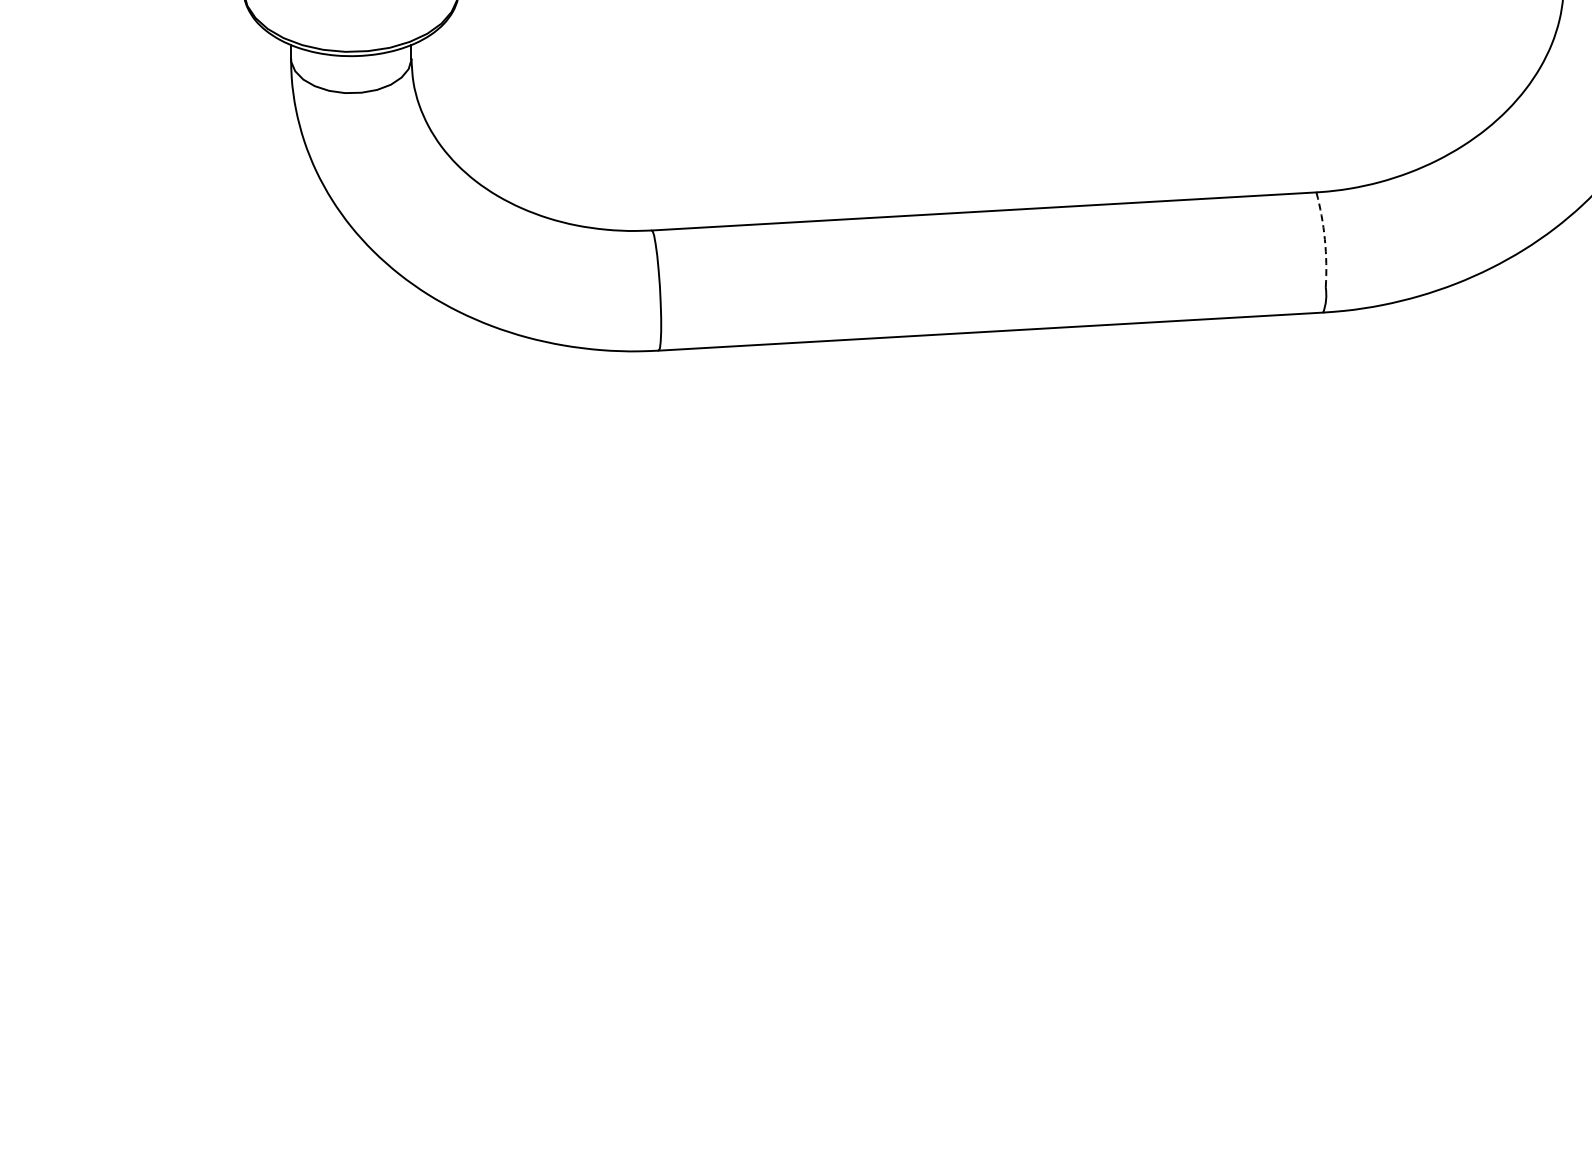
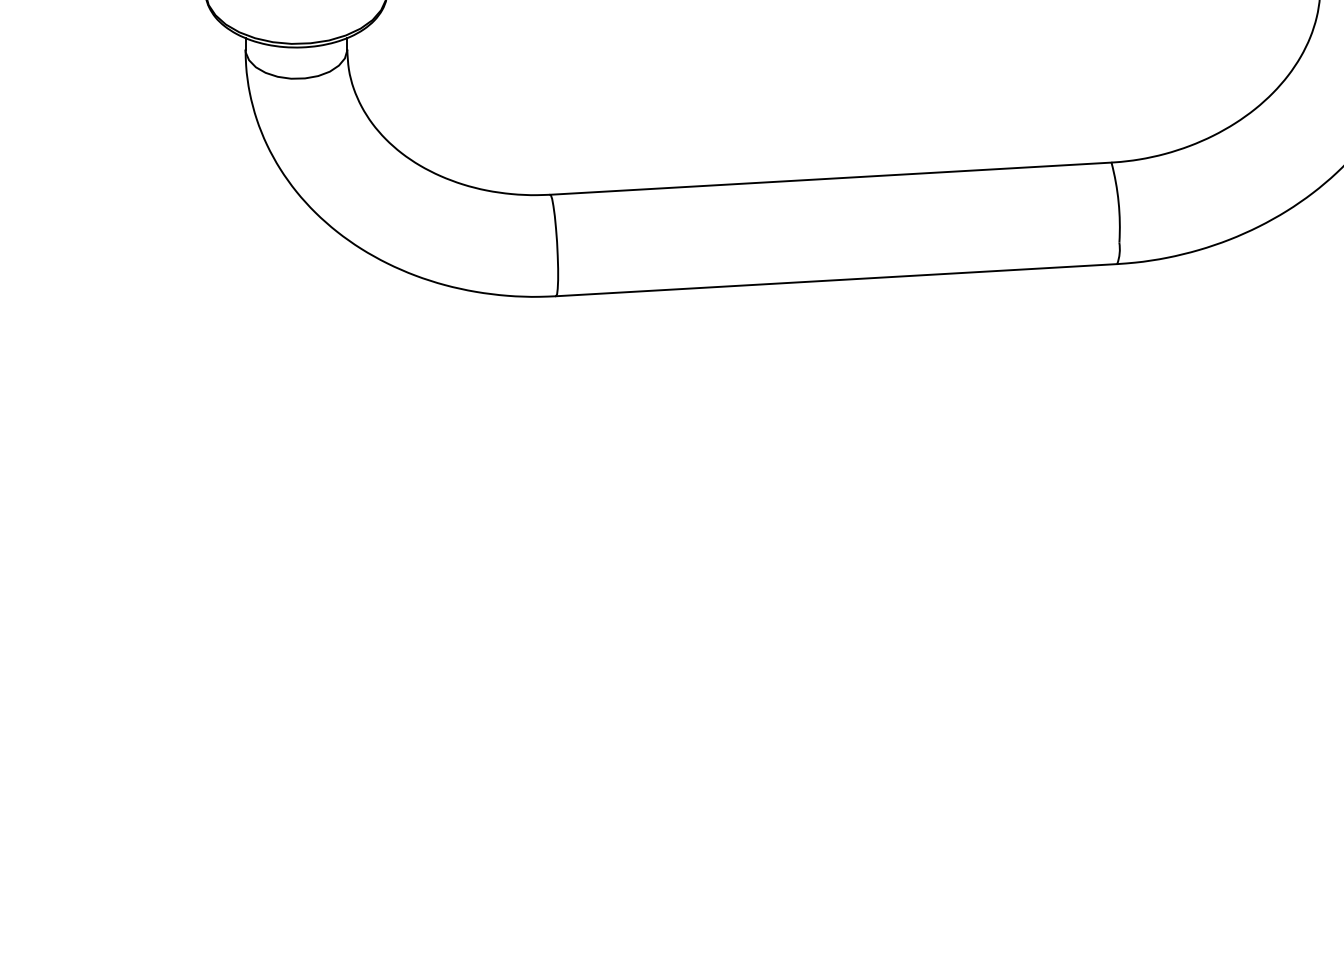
arc: (1324, 239) -> (1118, 202), dashed -> solid

